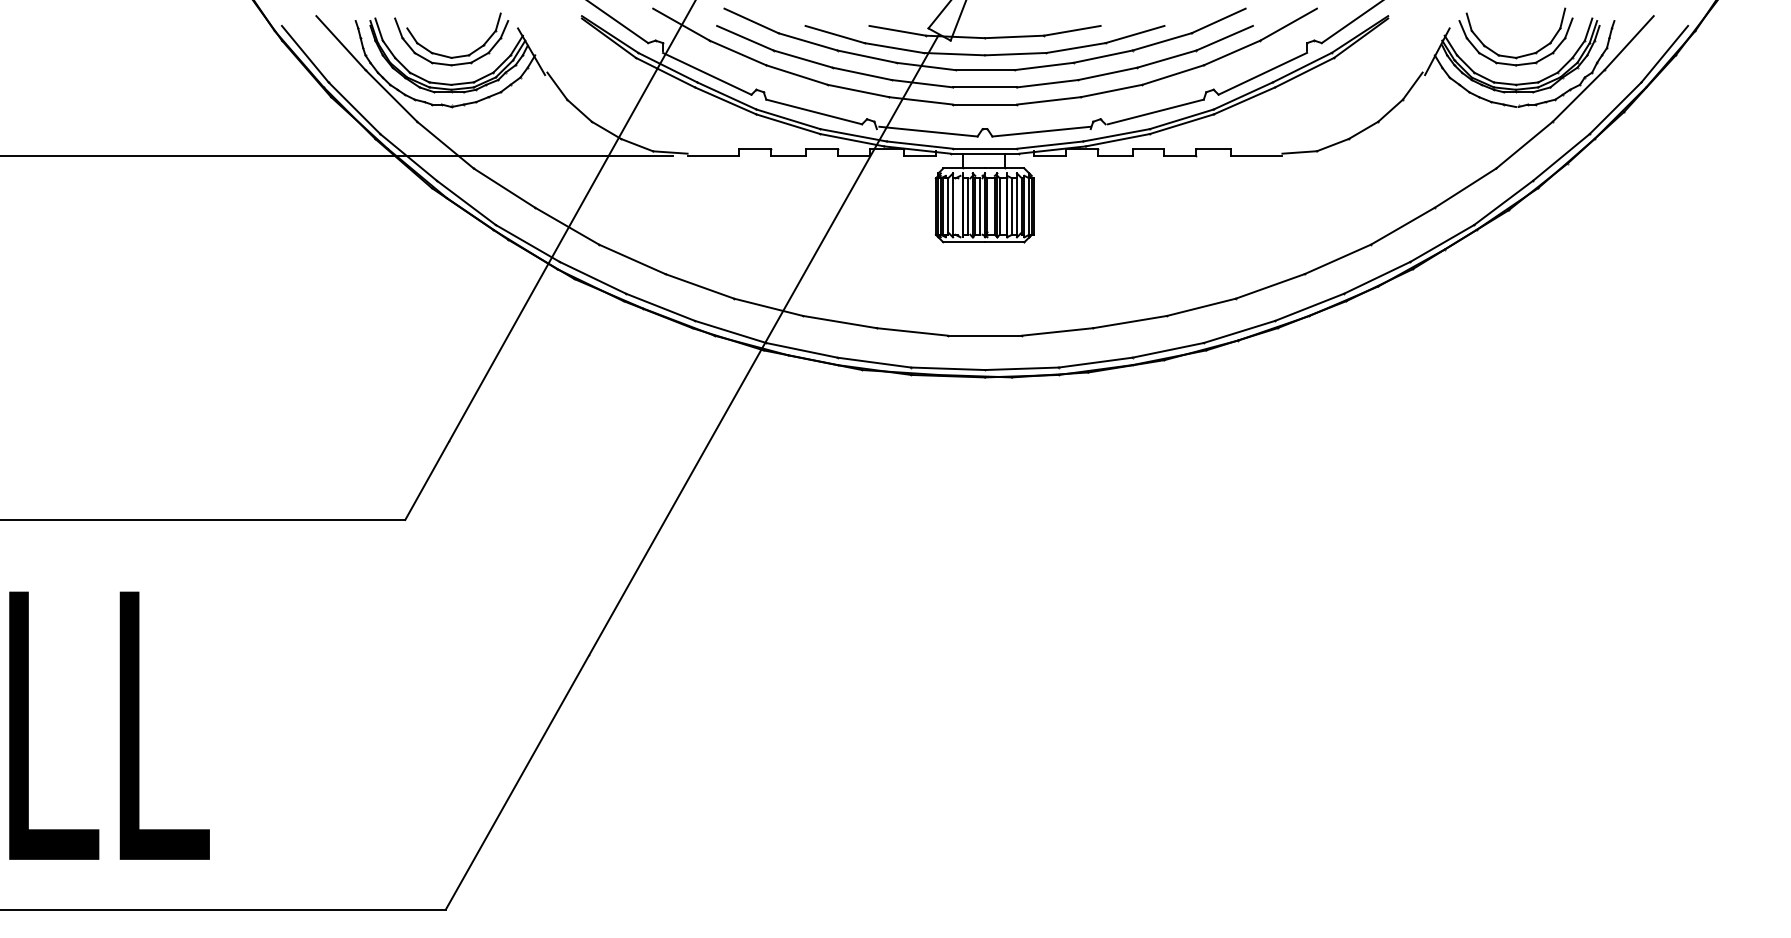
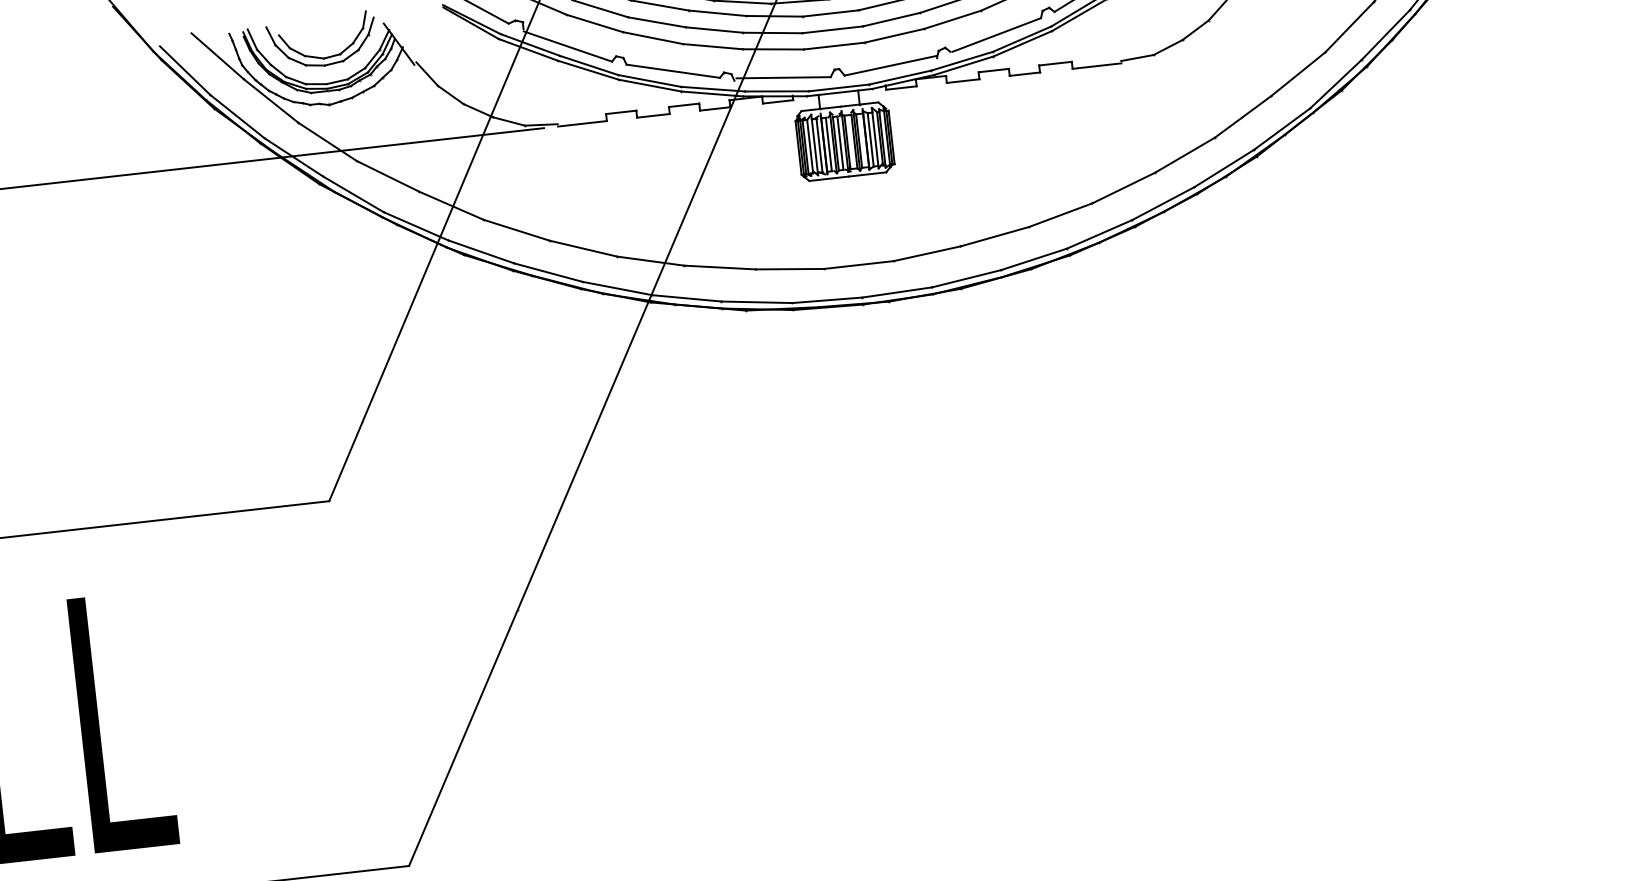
line: (957, 206) -> (819, 145), added

